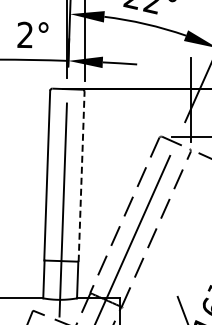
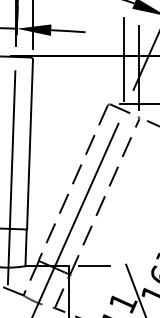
line: (175, 91) -> (123, 59), added
line: (81, 176) -> (29, 144), dashed -> solid
line: (145, 298) -> (93, 266), added

